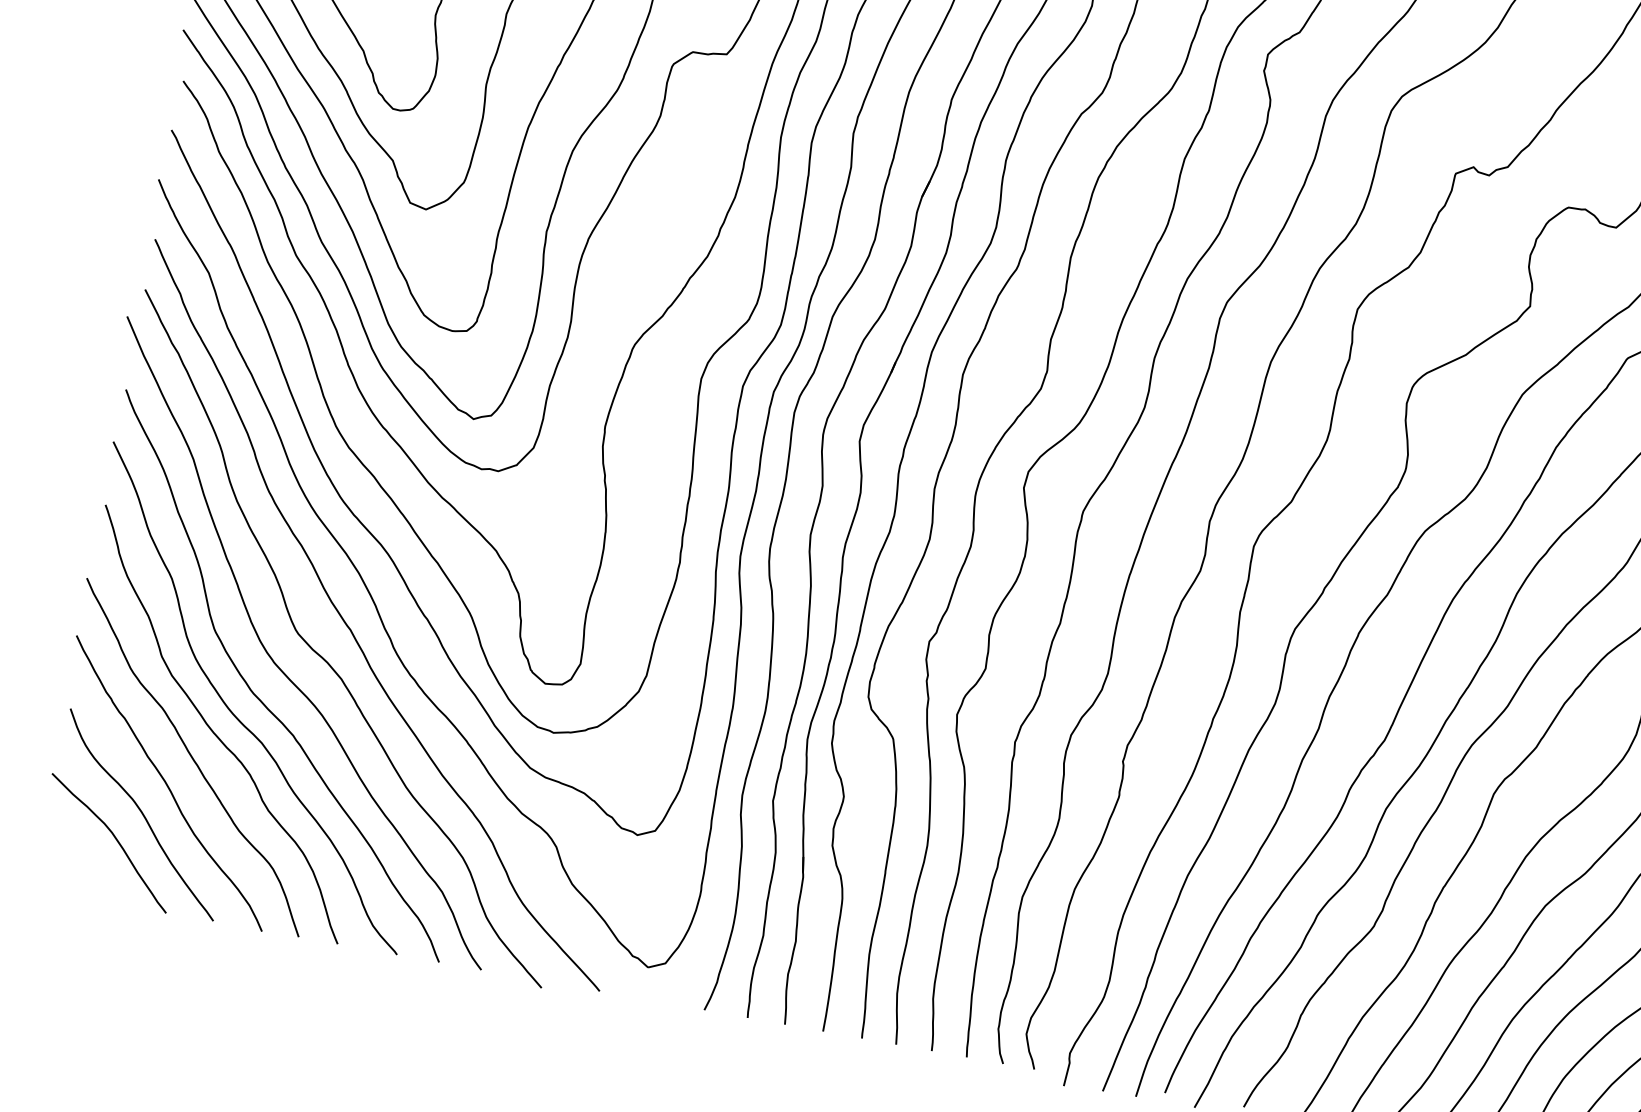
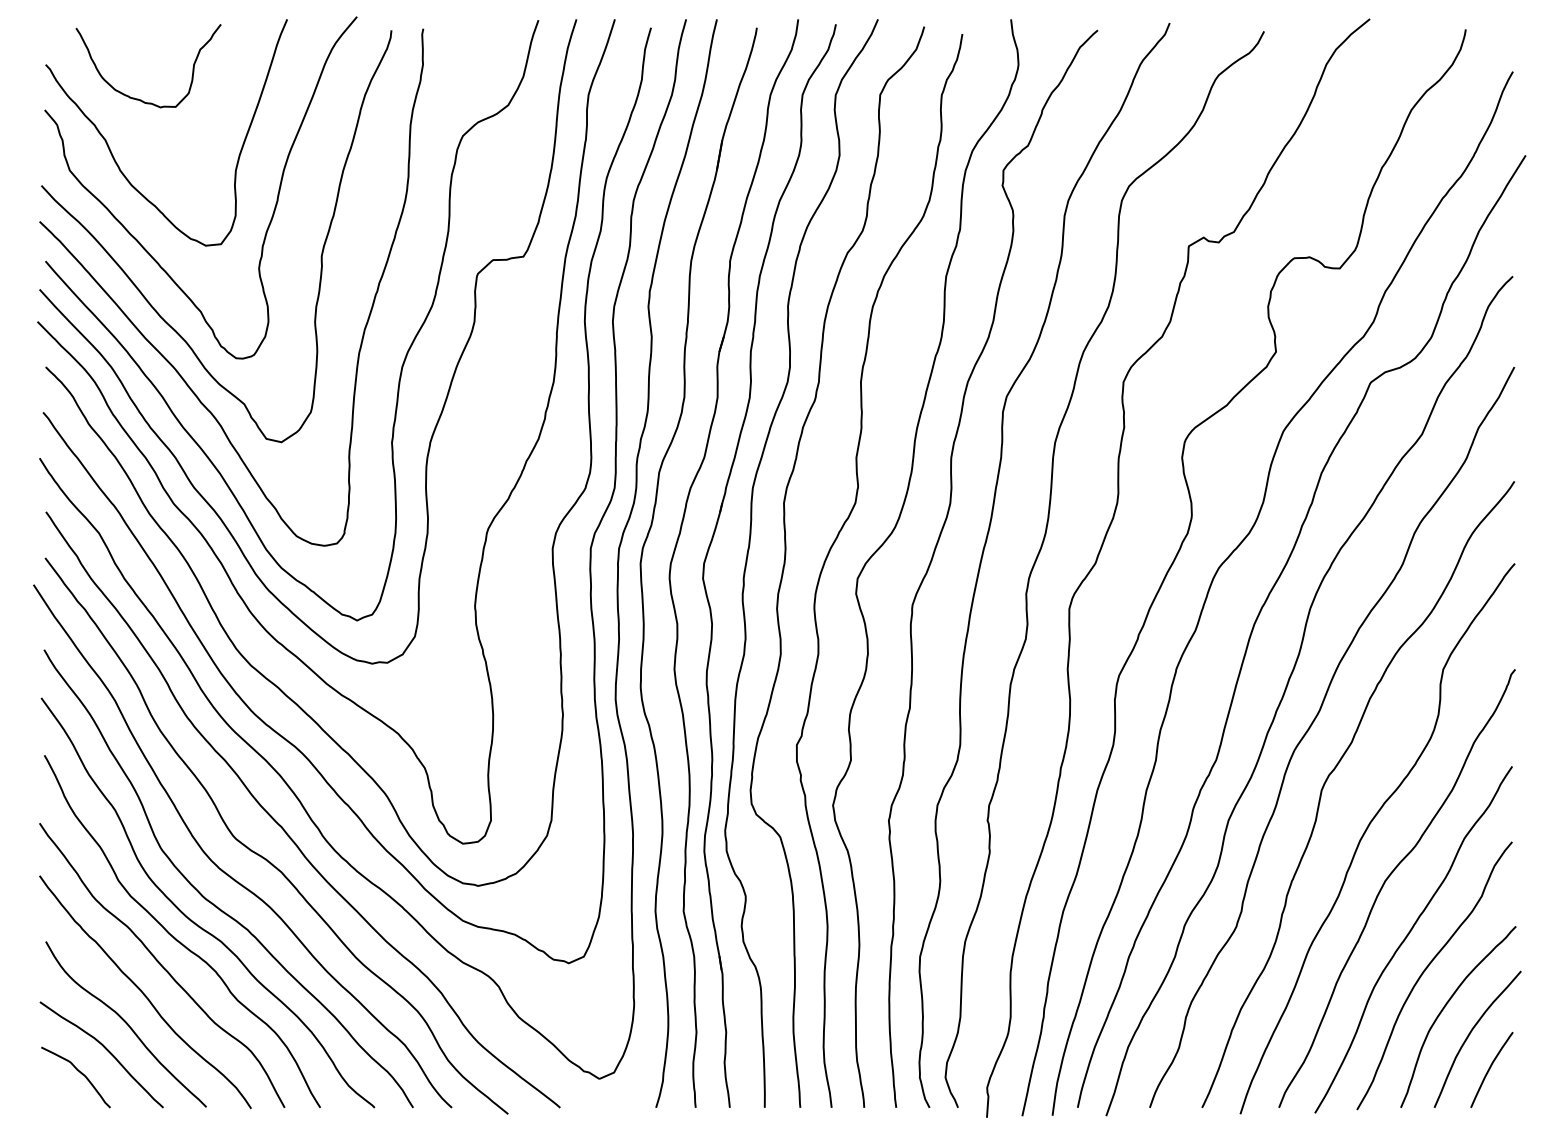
curve: (79, 856) -> (77, 1071), added

